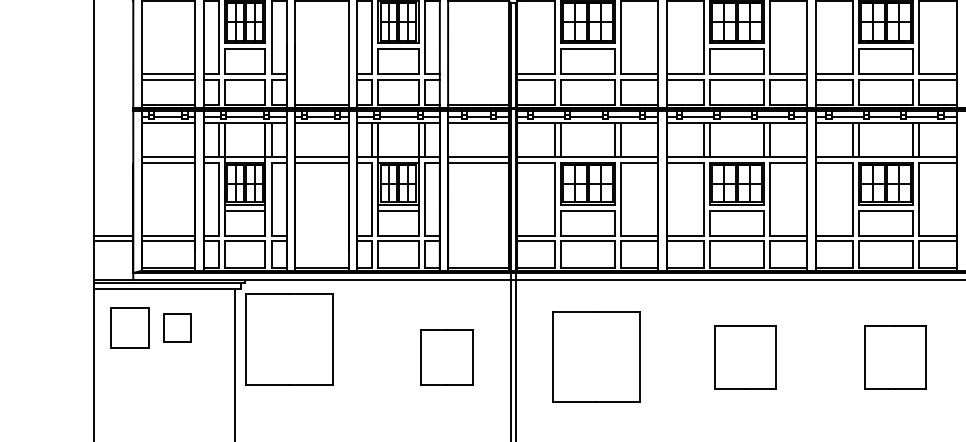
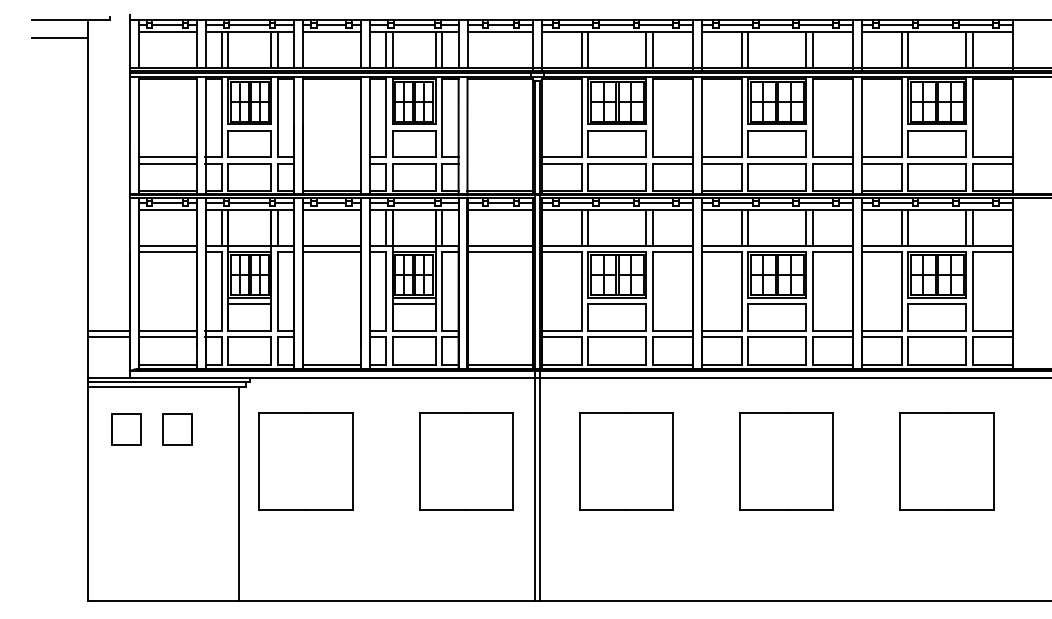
part: (130, 327) -> (126, 429), size x0.71
part: (288, 339) -> (305, 461), moved
part: (447, 357) -> (466, 461), size x1.67
part: (745, 357) -> (786, 461), size x1.43
part: (894, 357) -> (946, 461), size x1.43

